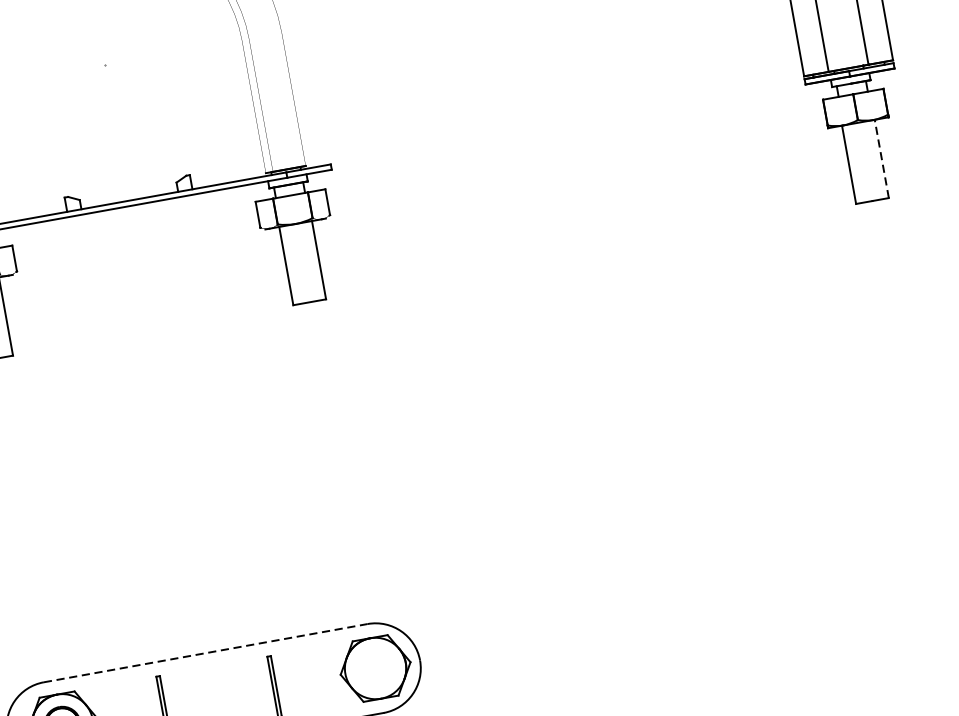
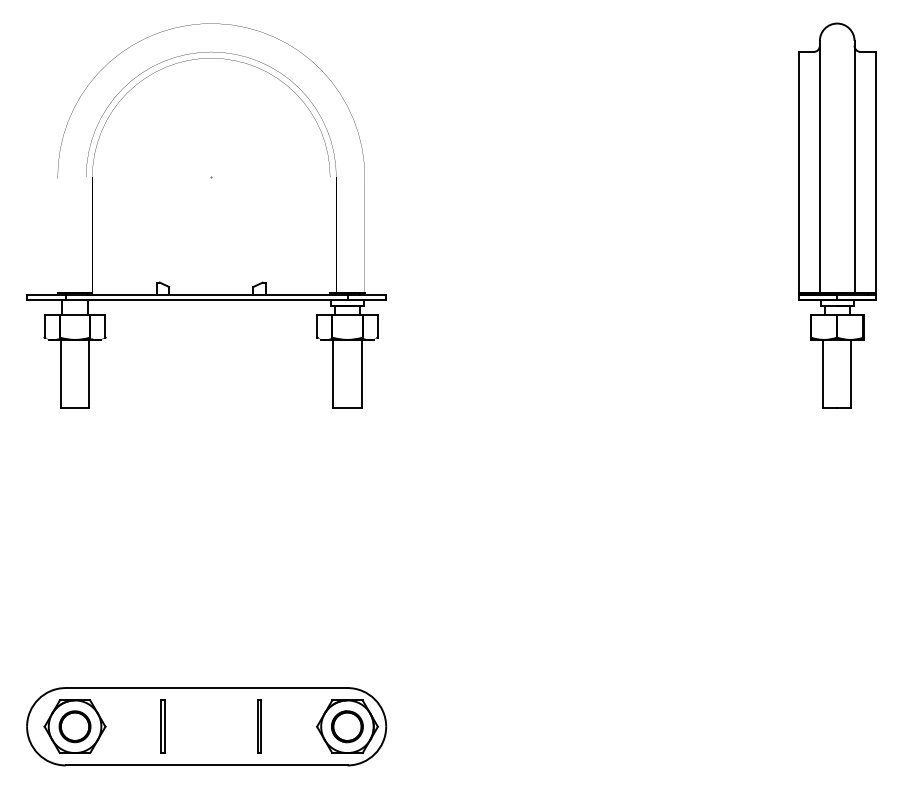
line: (881, 158) -> (851, 373), dashed -> solid
line: (205, 653) -> (206, 688), dashed -> solid
part: (375, 668) -> (347, 726), added

